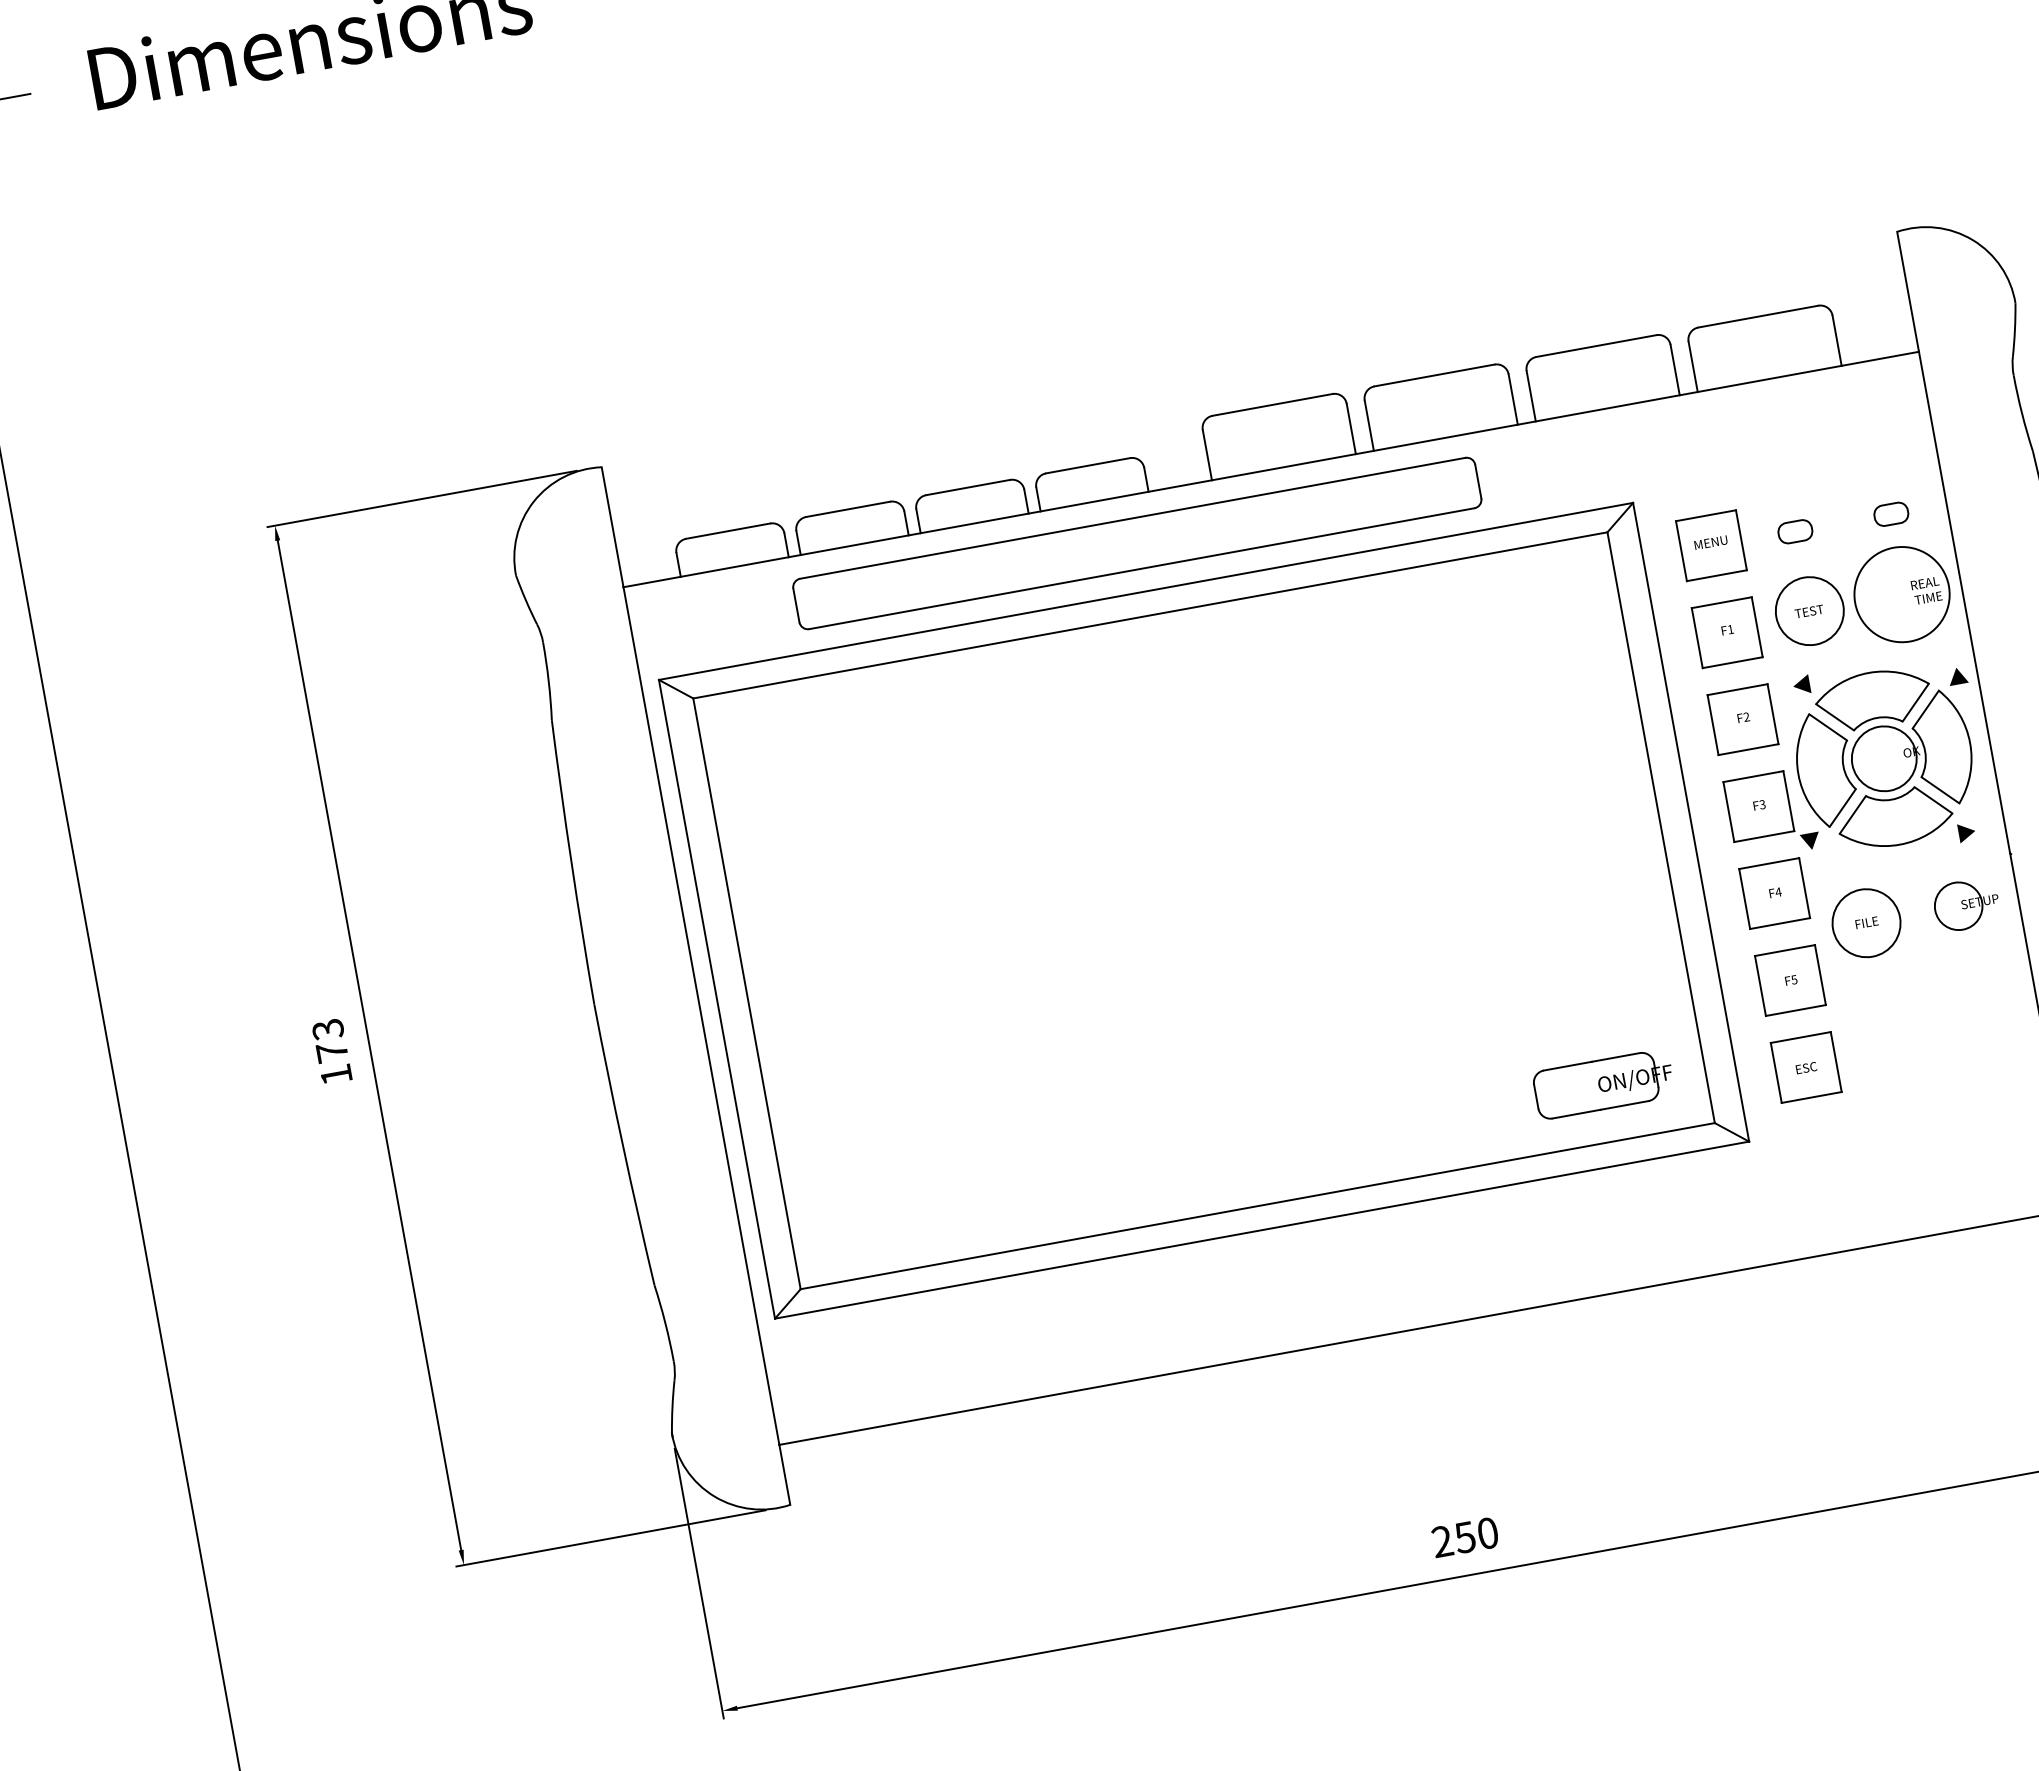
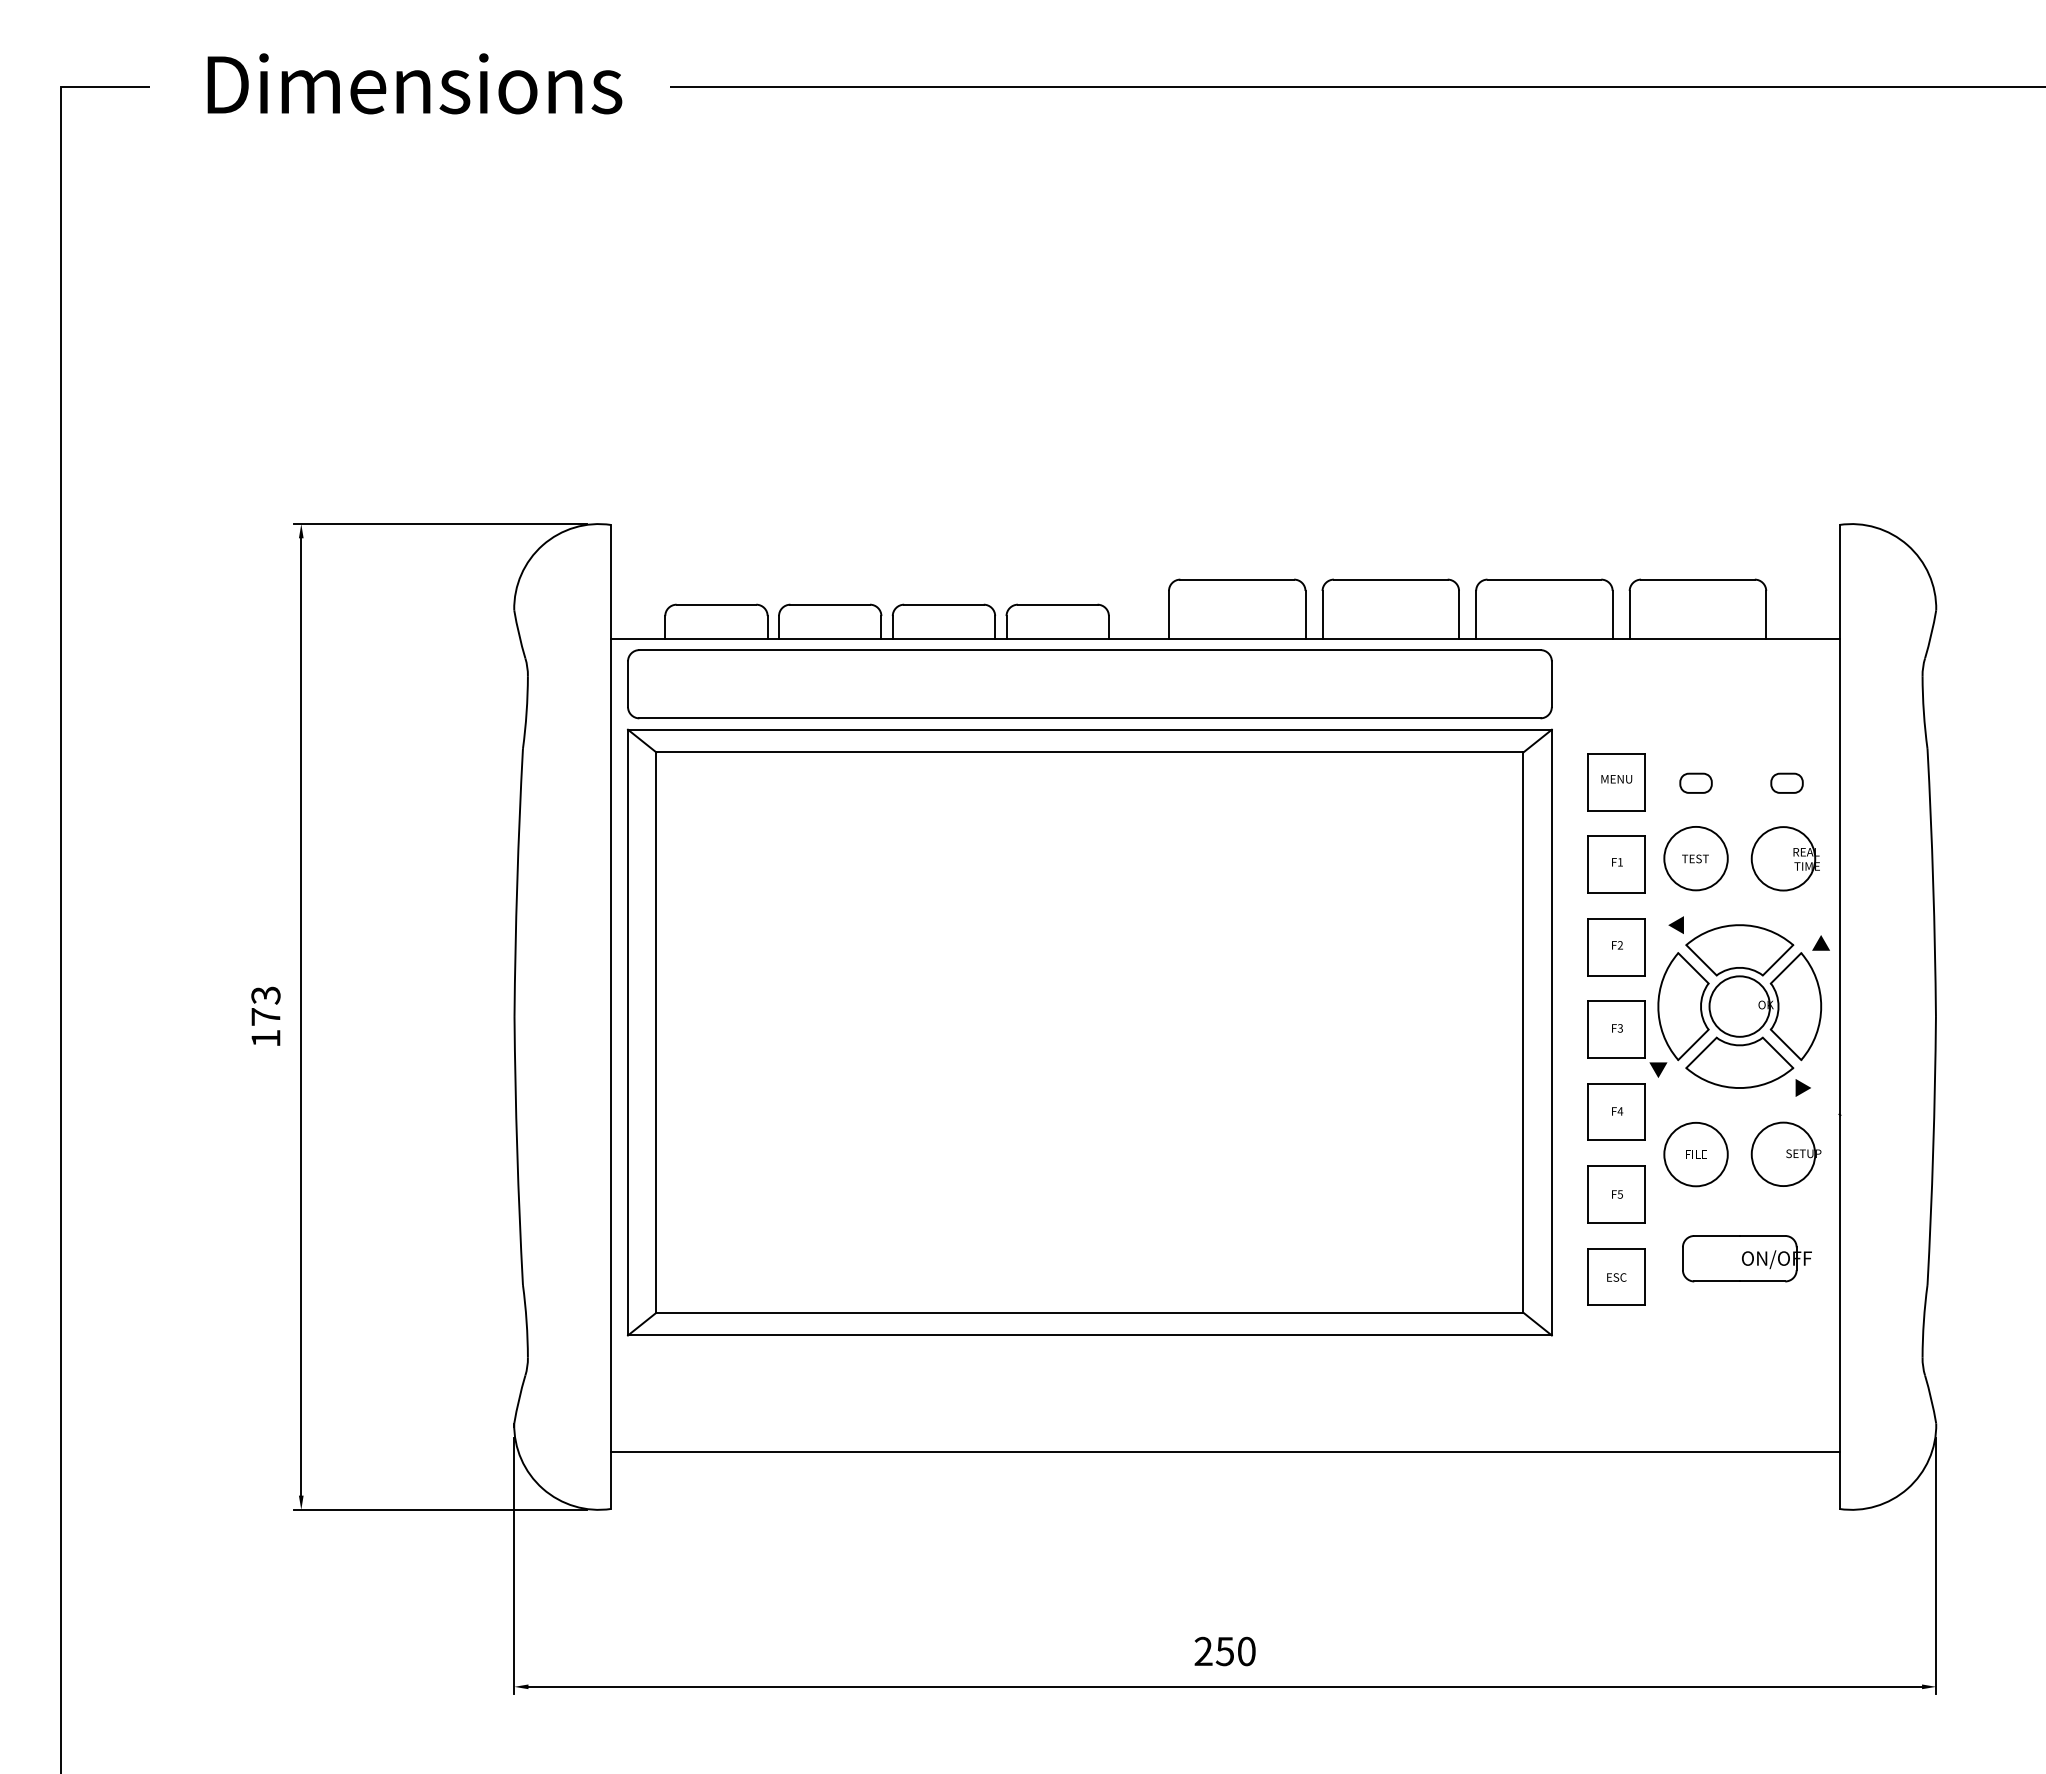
part: (1136, 543) -> (1089, 684), size x1.43
circle: (1902, 594) -> (1783, 858), size x0.71
circle: (1958, 906) -> (1783, 1154), size x1.43
part: (1603, 1084) -> (1746, 1258), moved

